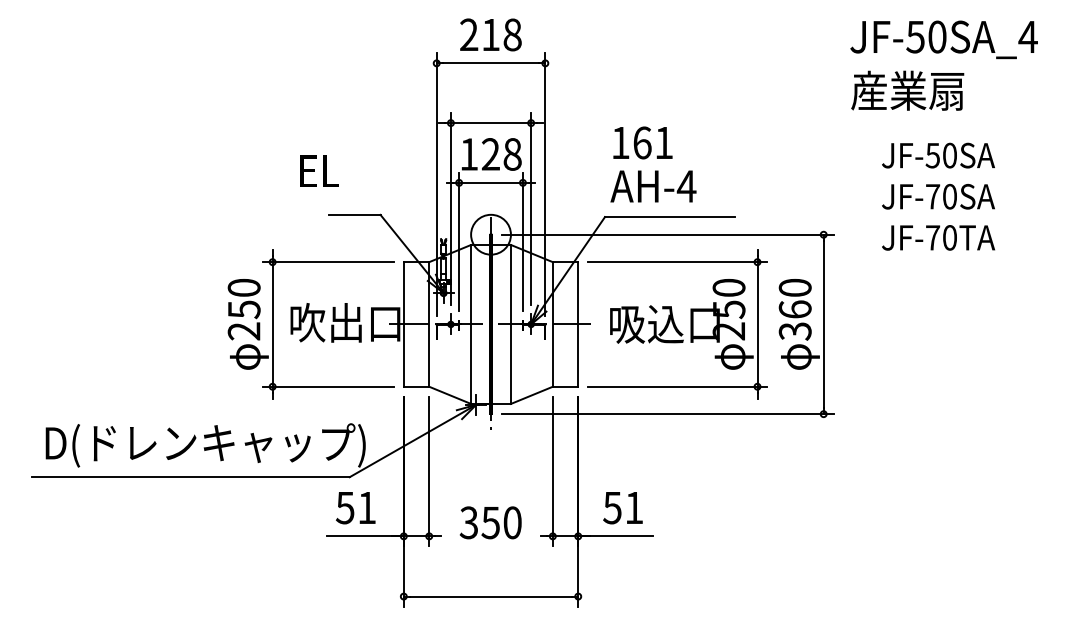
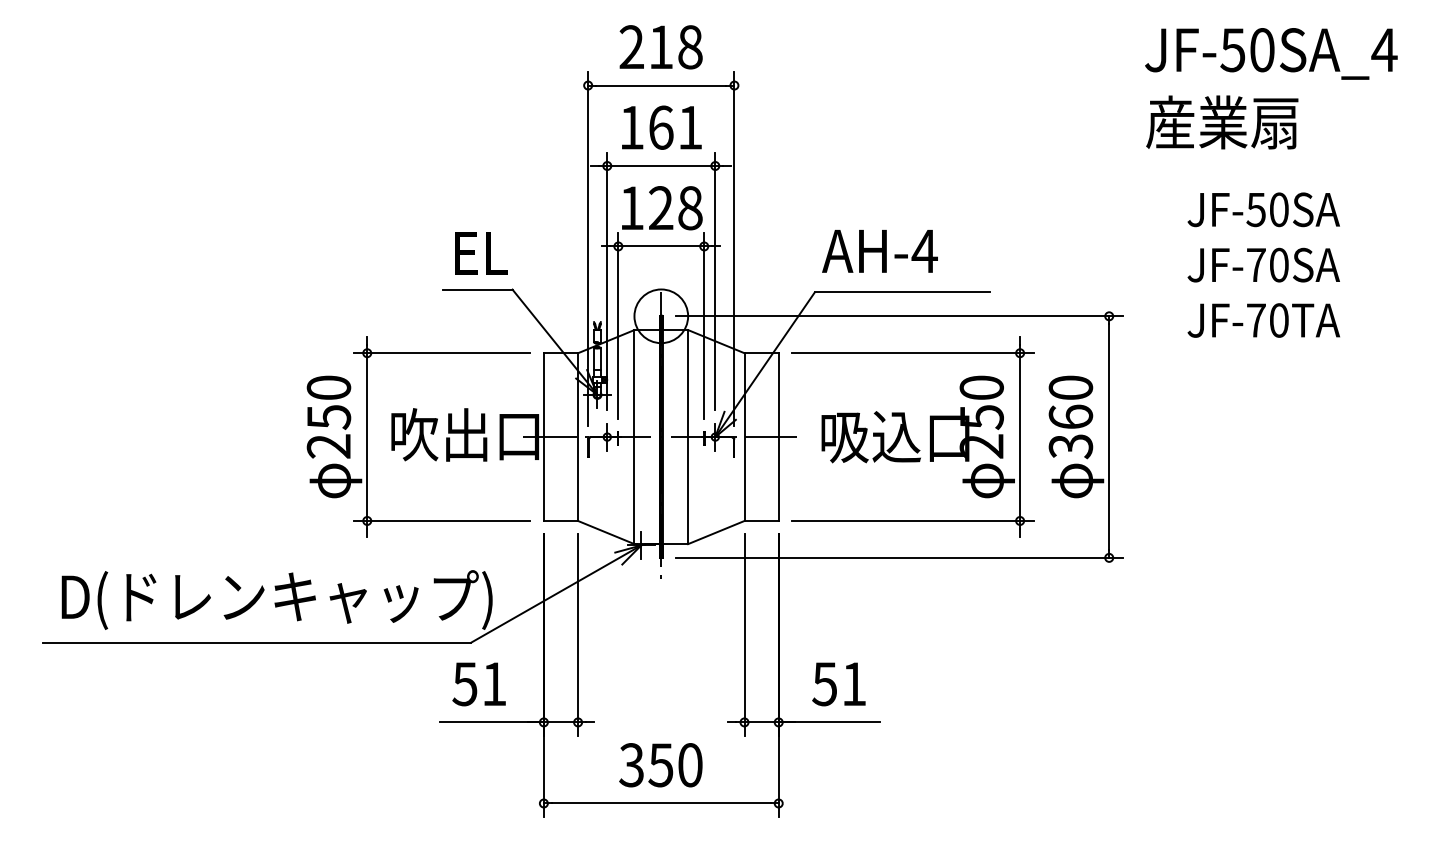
text: (642, 142) -> (661, 127), moved
text: (319, 171) -> (481, 253), moved
text: (490, 523) -> (660, 765), moved

